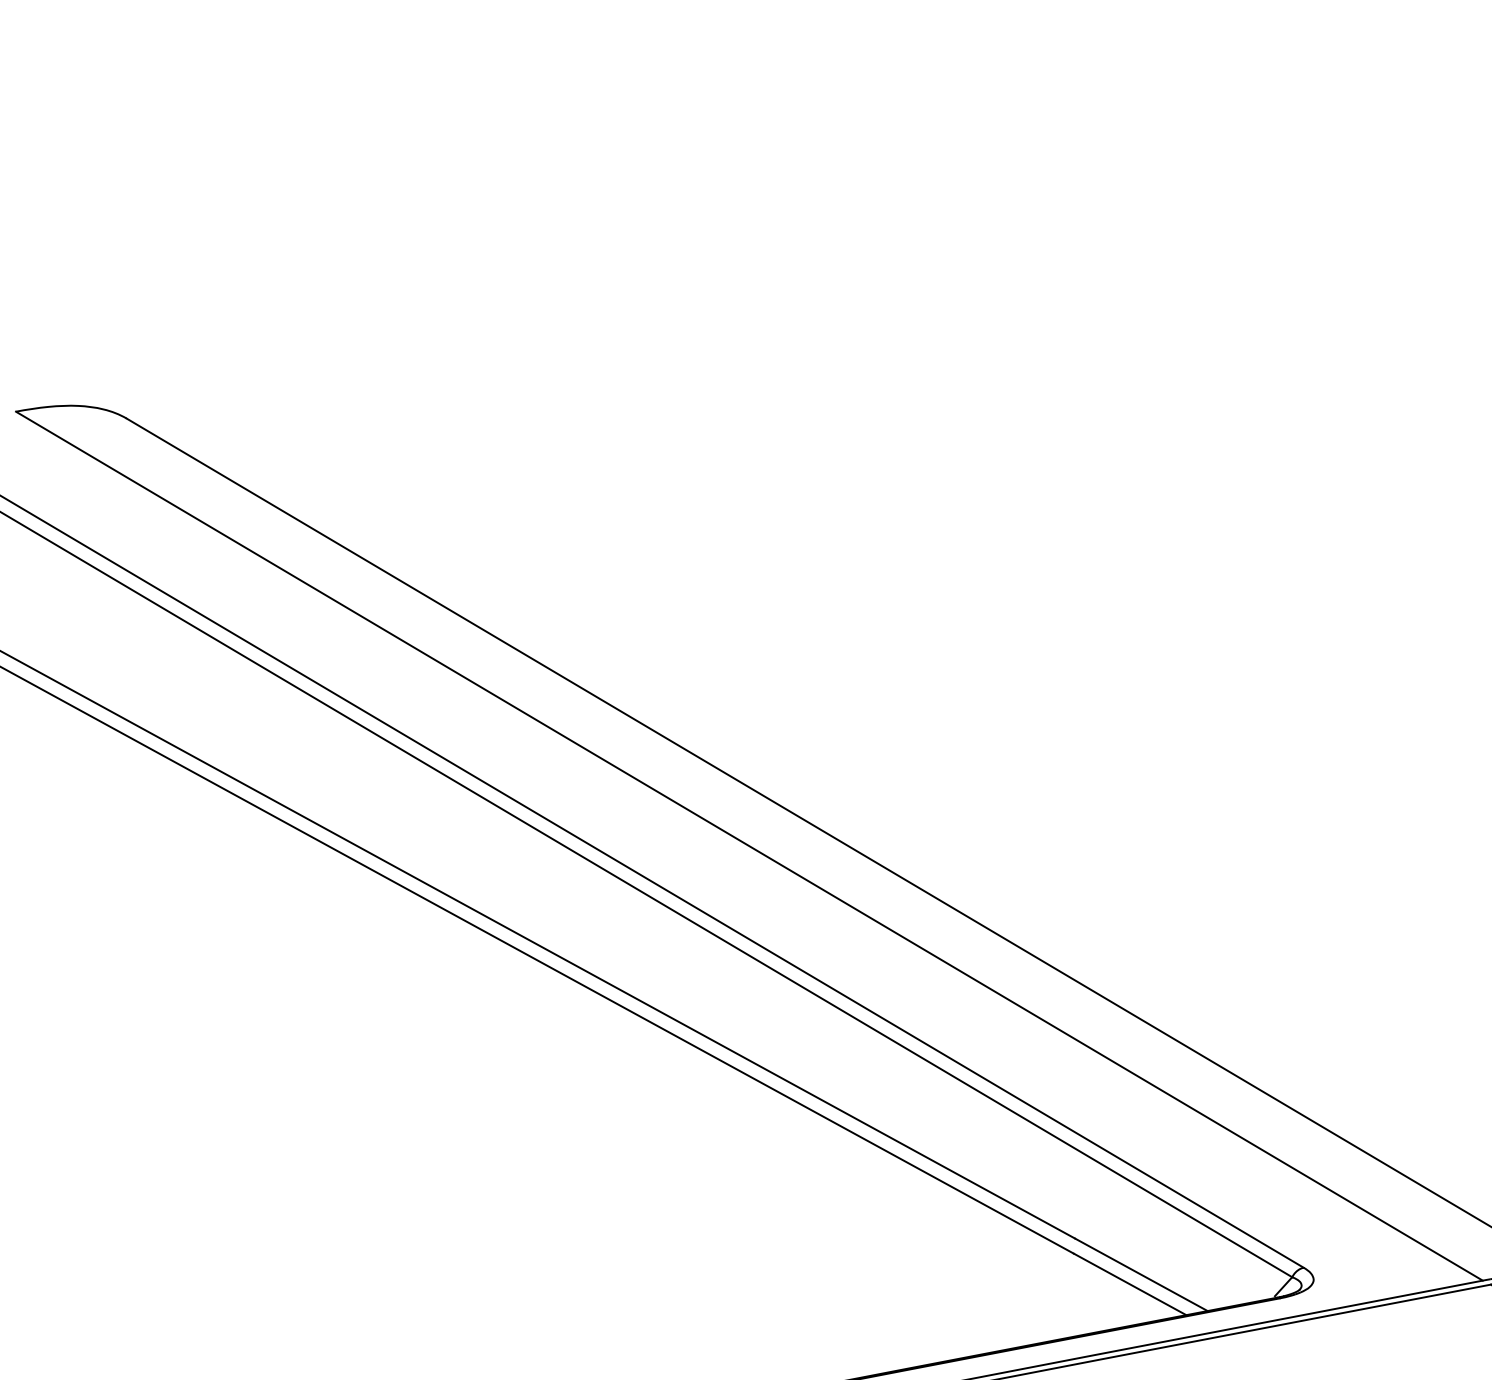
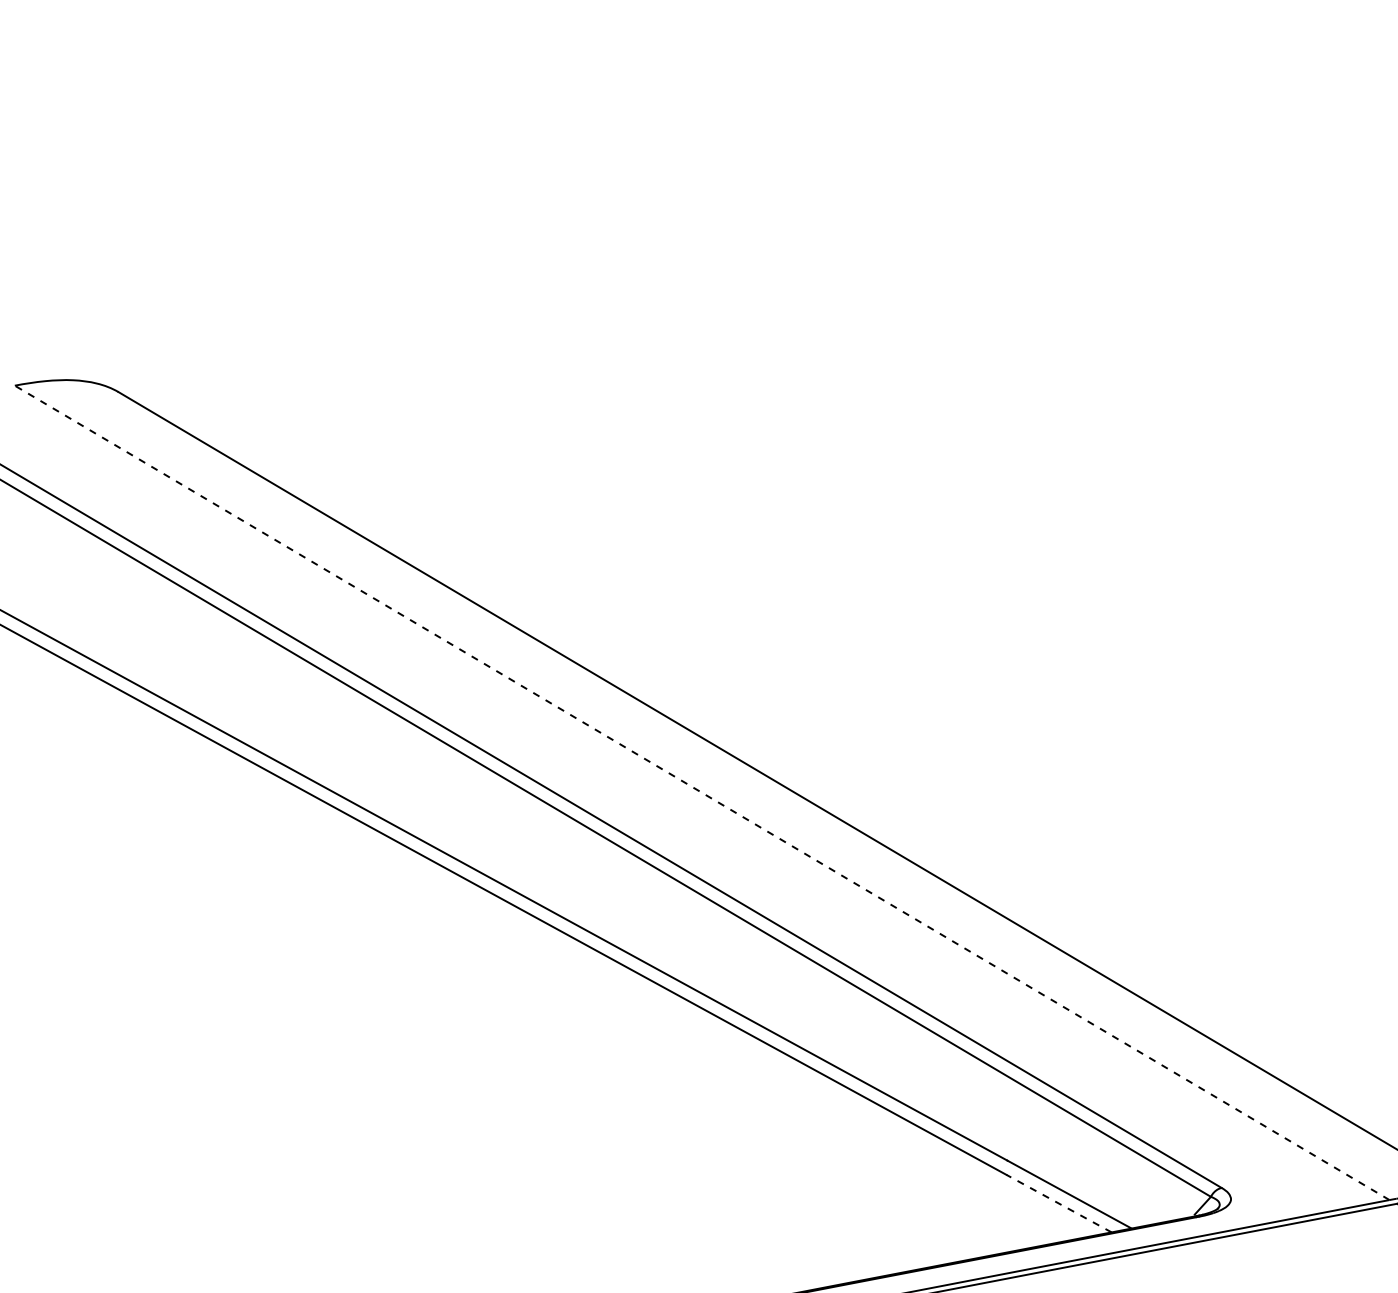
line: (748, 845) -> (701, 792), solid -> dashed
line: (1129, 1284) -> (1058, 1203), solid -> dashed

